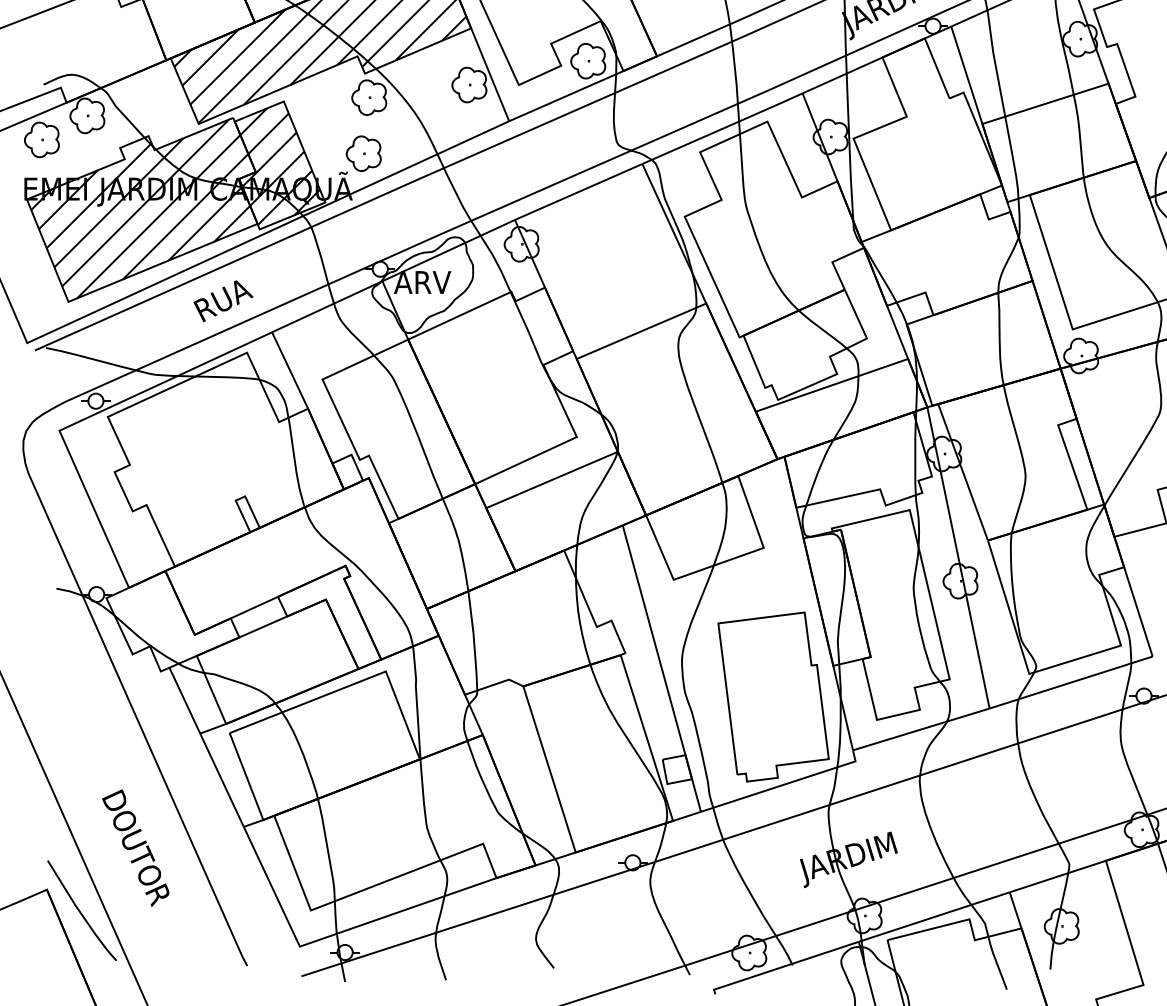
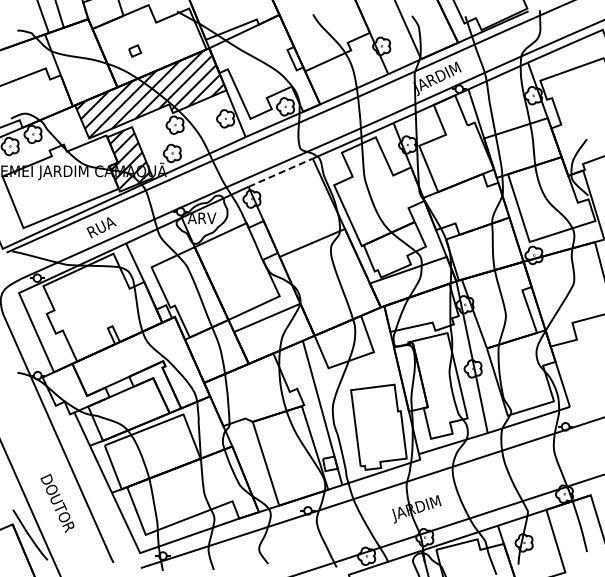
line: (580, 191) -> (281, 172), solid -> dashed
hatch: (139, 209) -> (59, 181), removed

